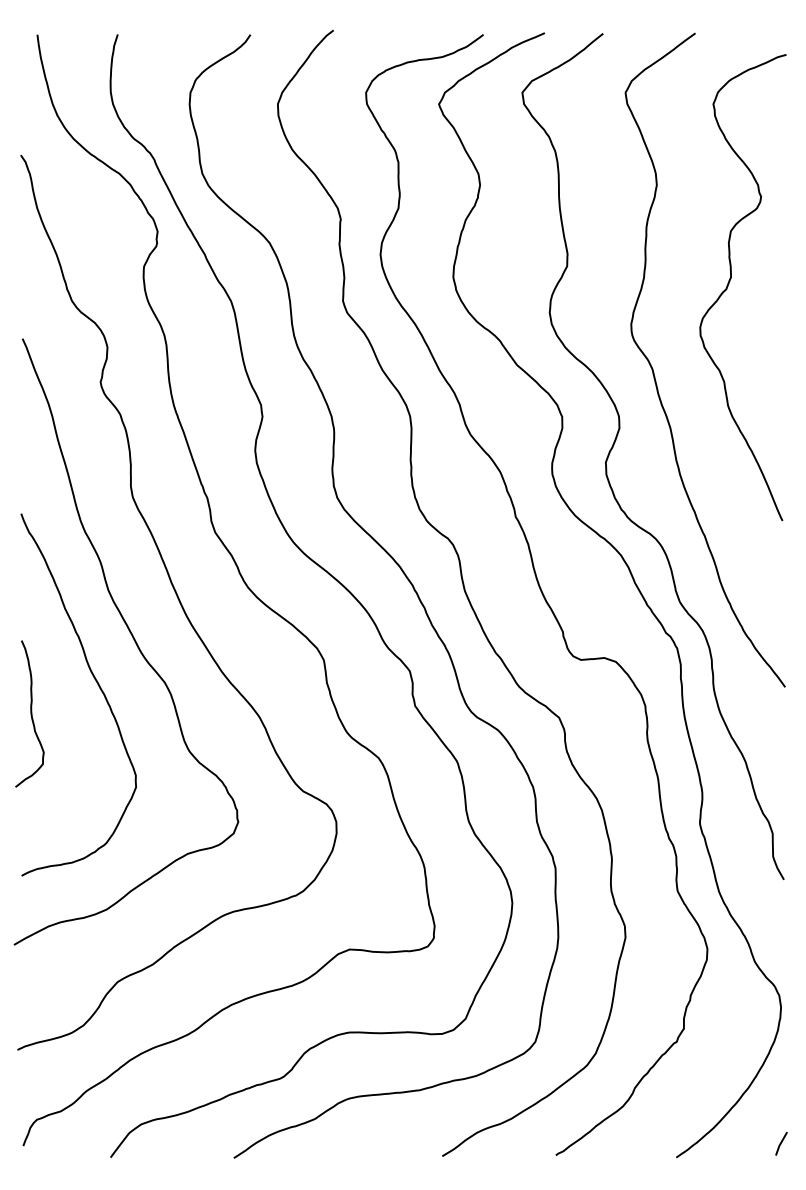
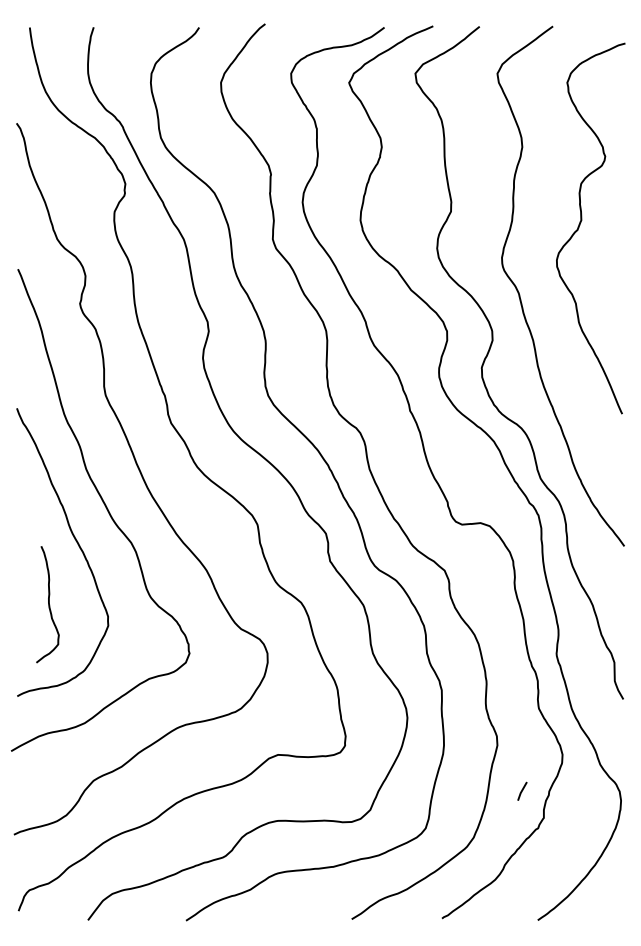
curve: (30, 713) -> (48, 604), moved
line: (781, 1142) -> (522, 790), moved

